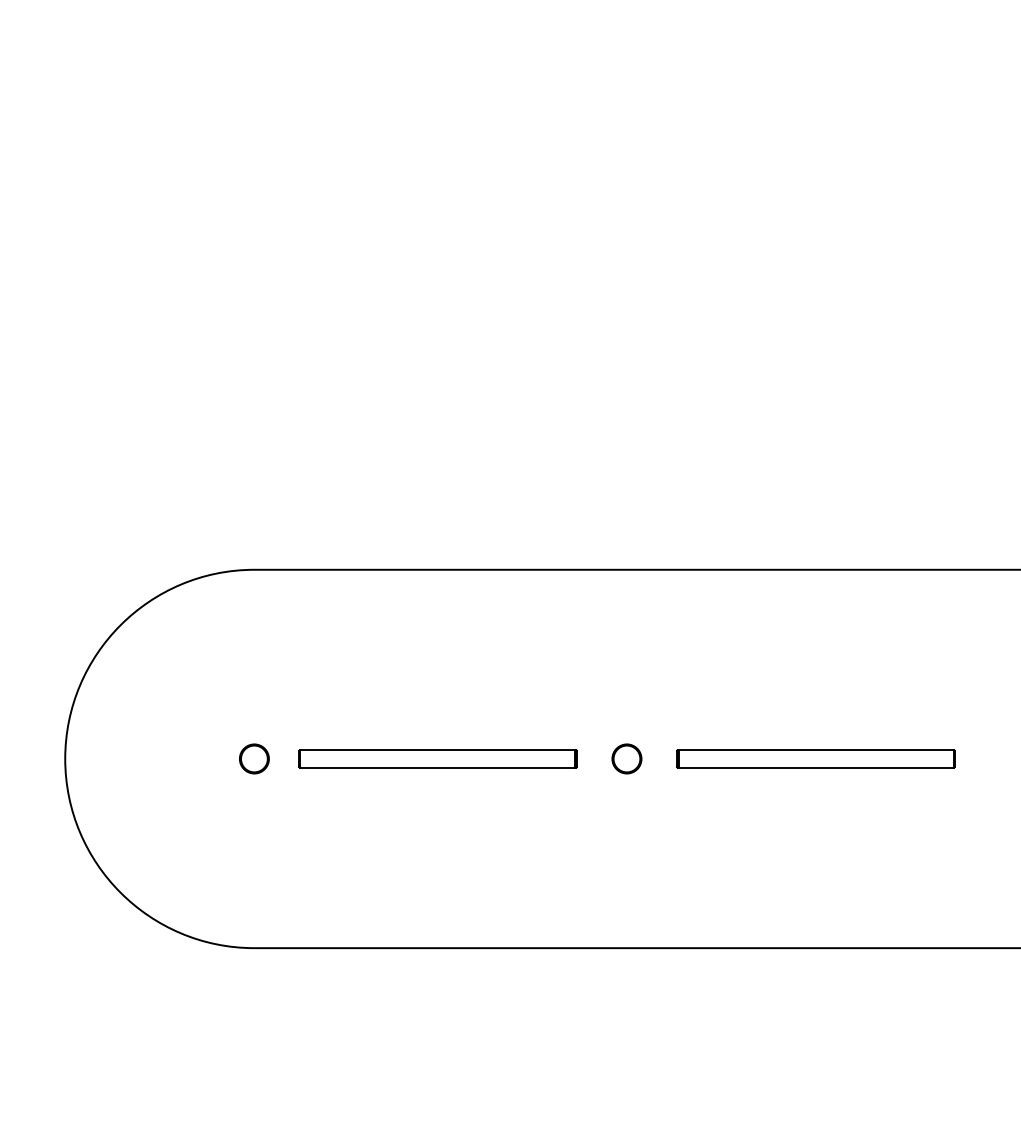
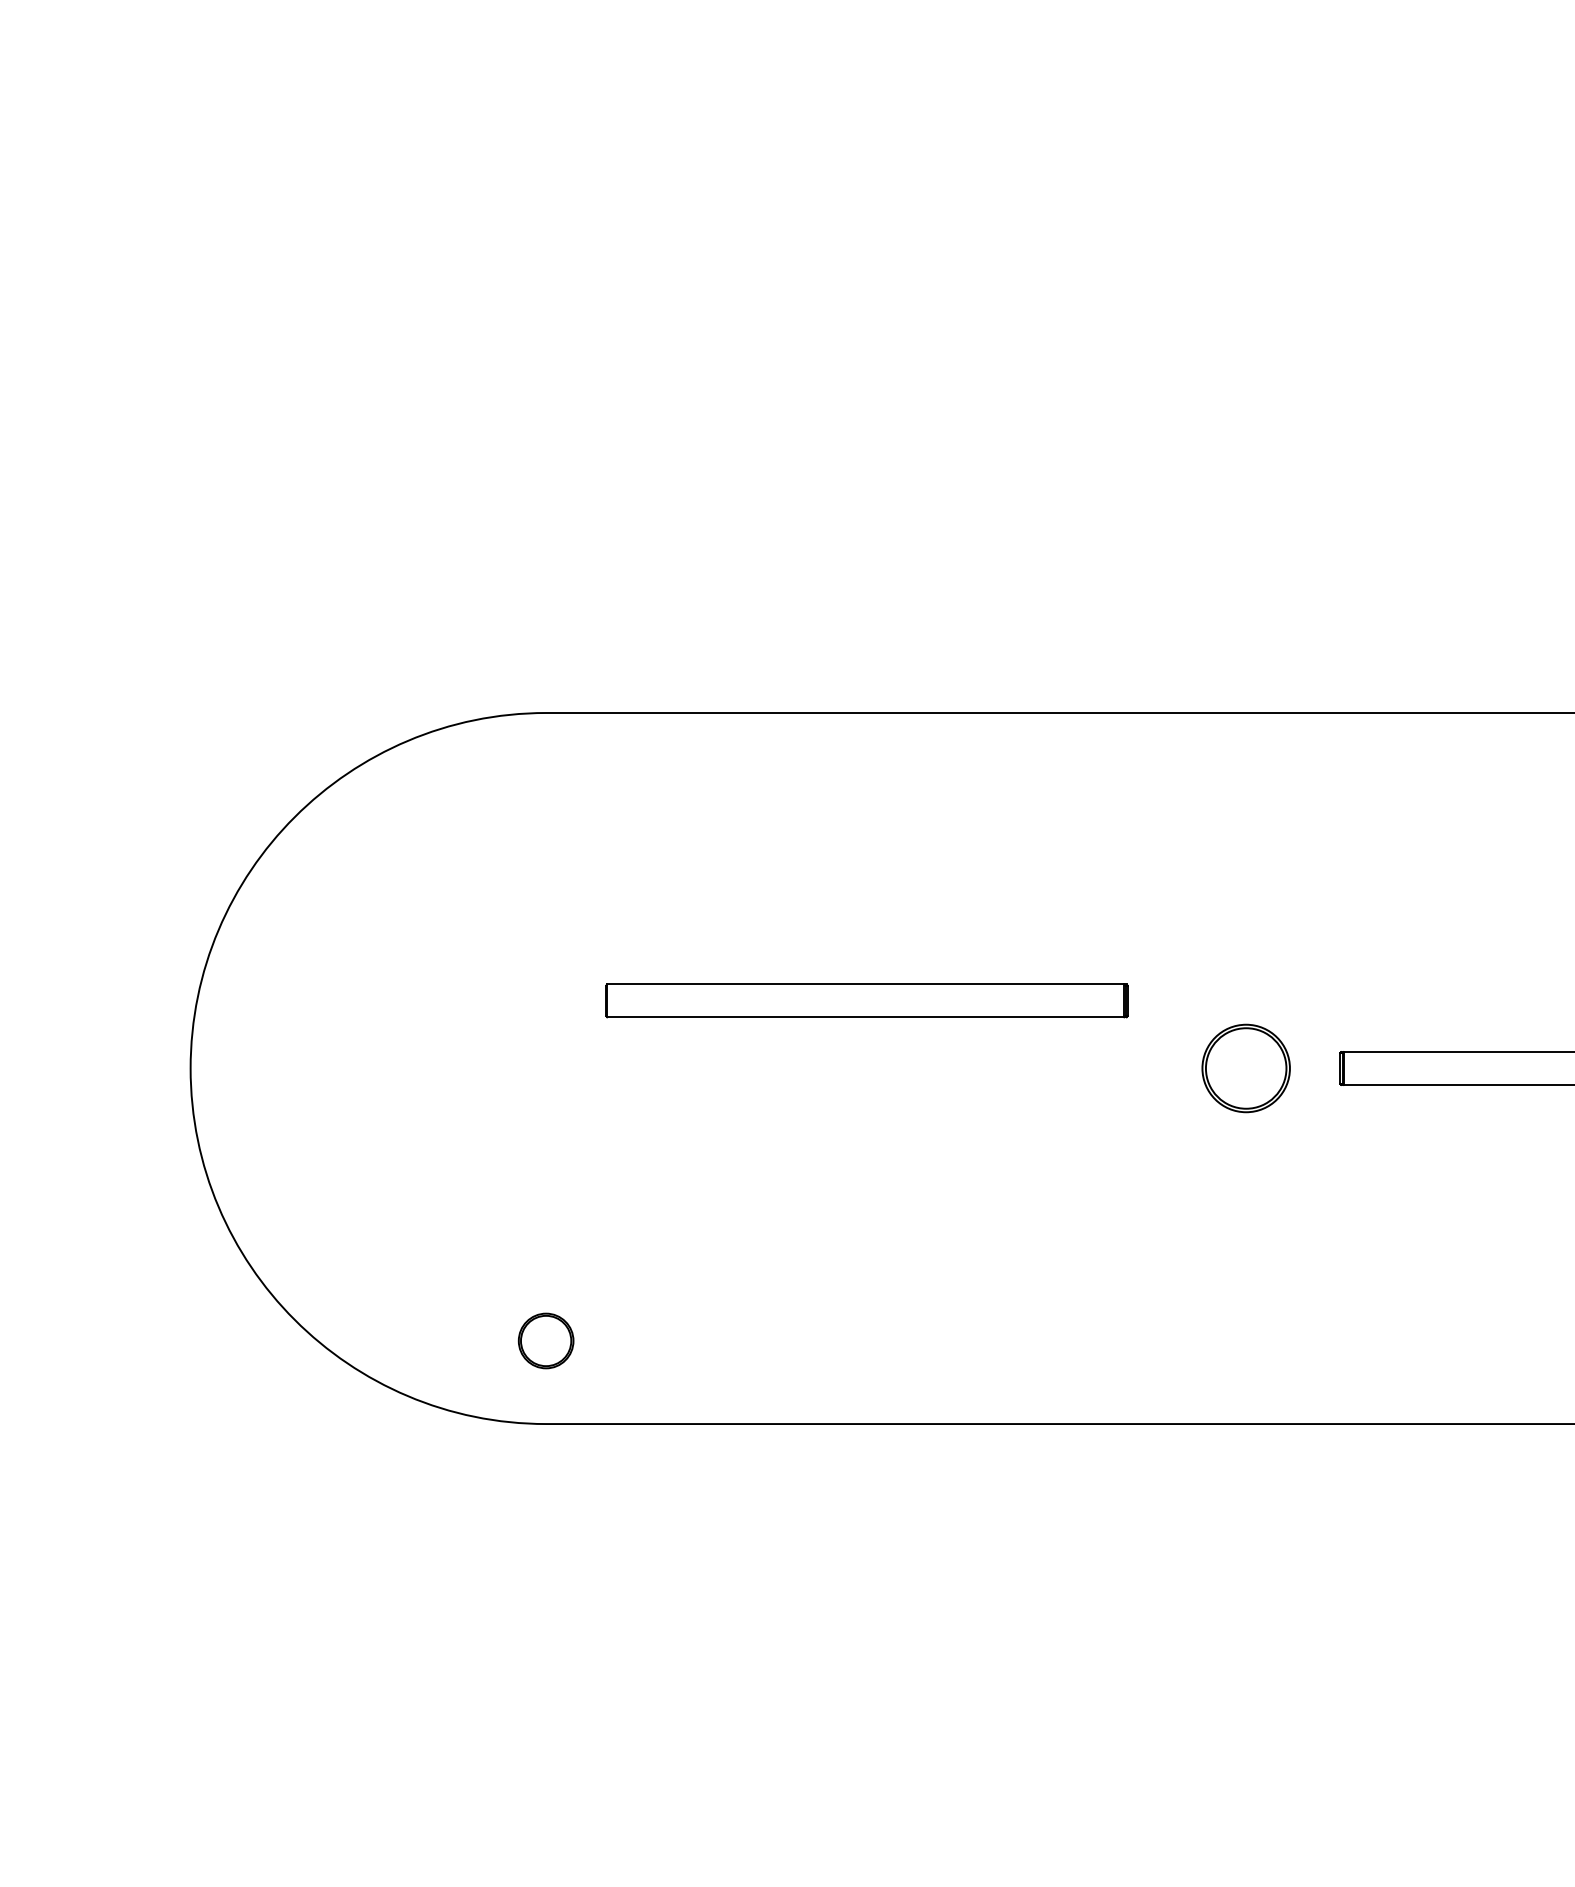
circle: (254, 758) -> (546, 1340), moved
part: (437, 758) -> (865, 999), moved
circle: (626, 758) -> (1245, 1067), size x1.6

